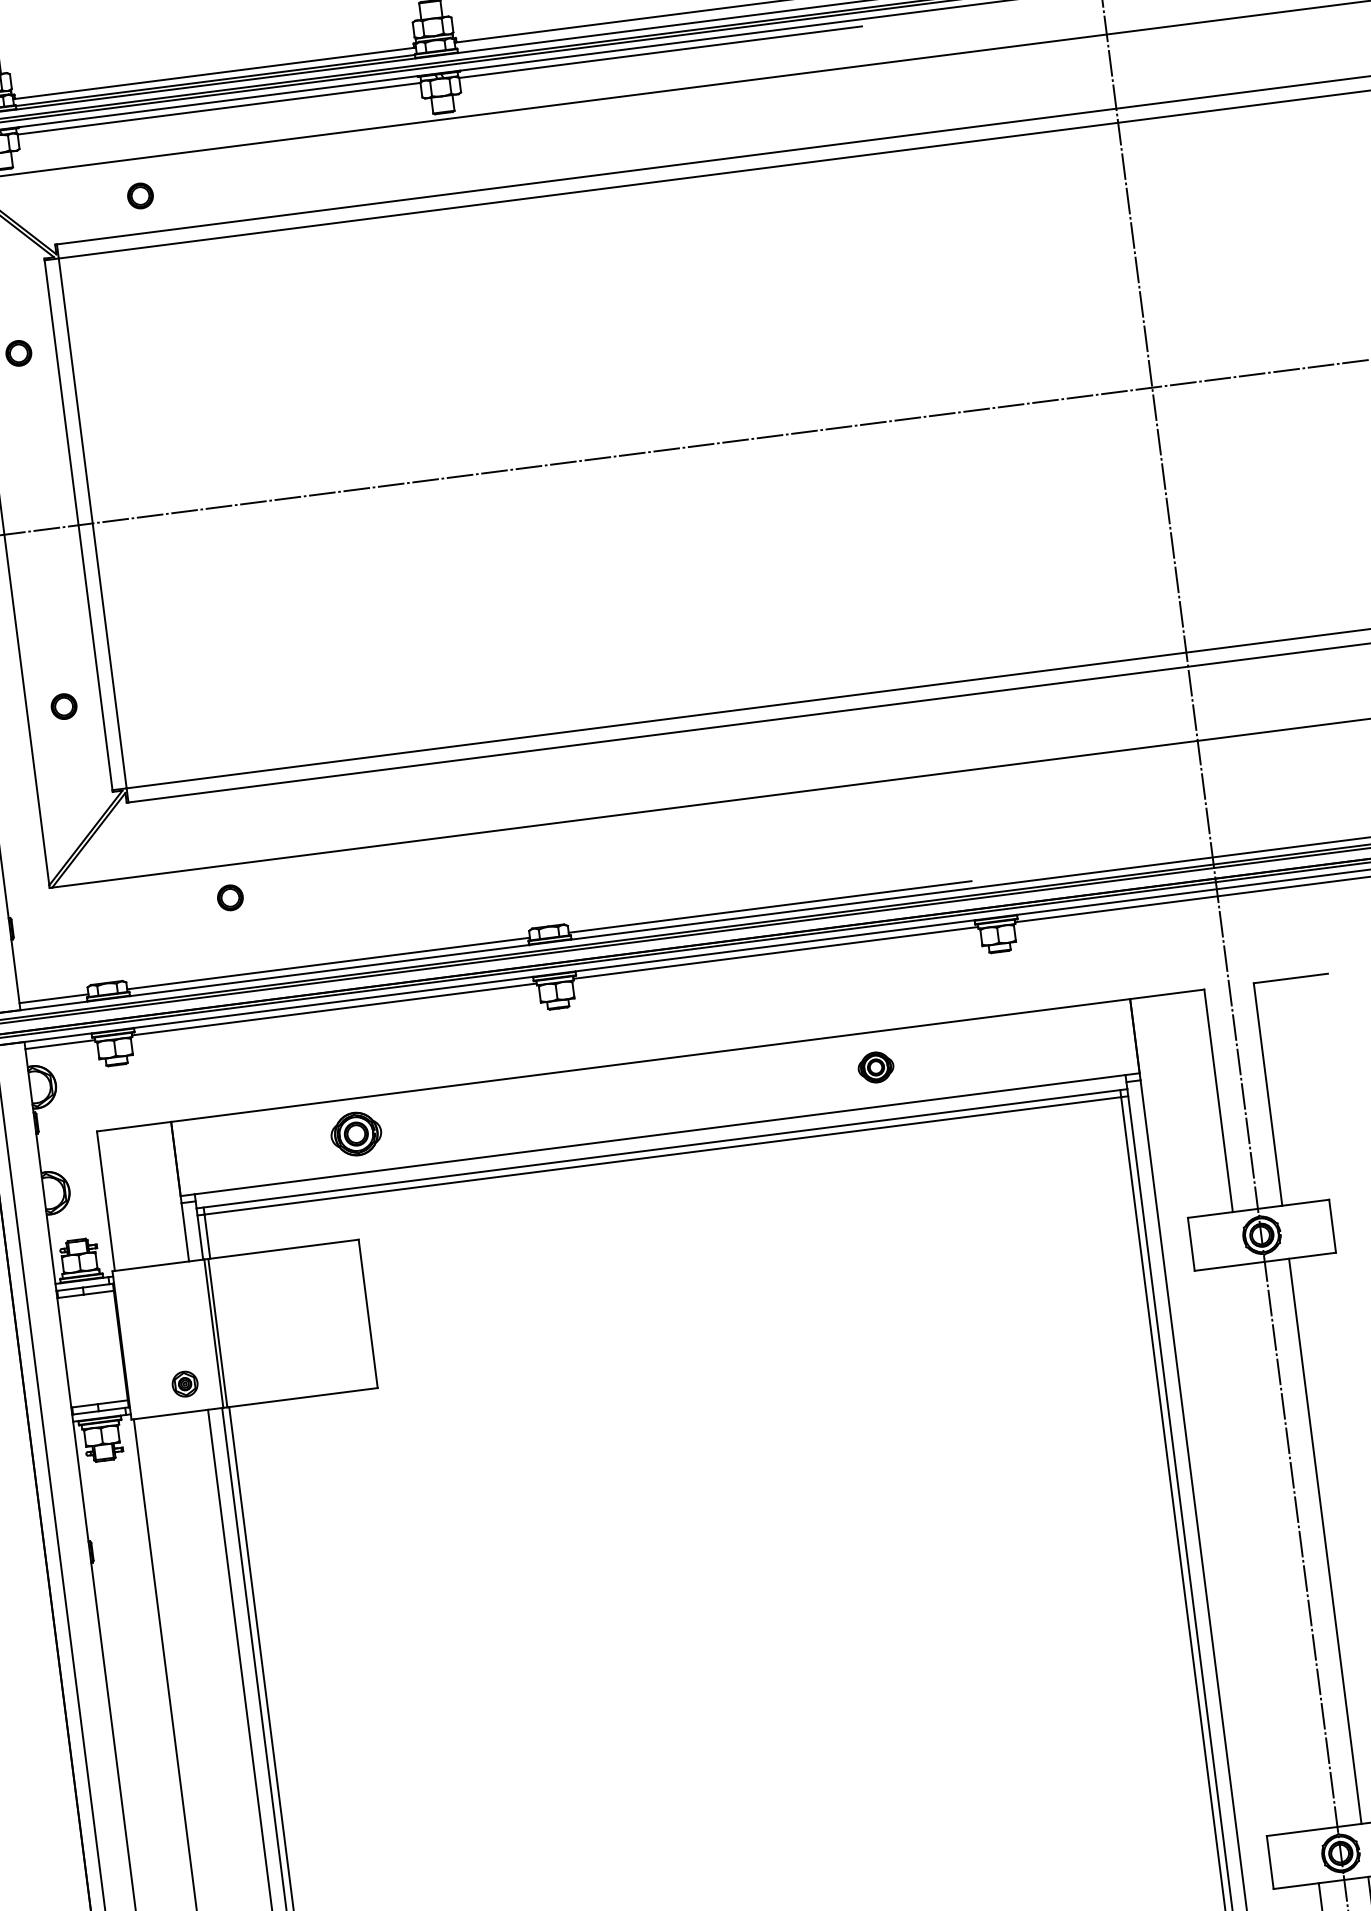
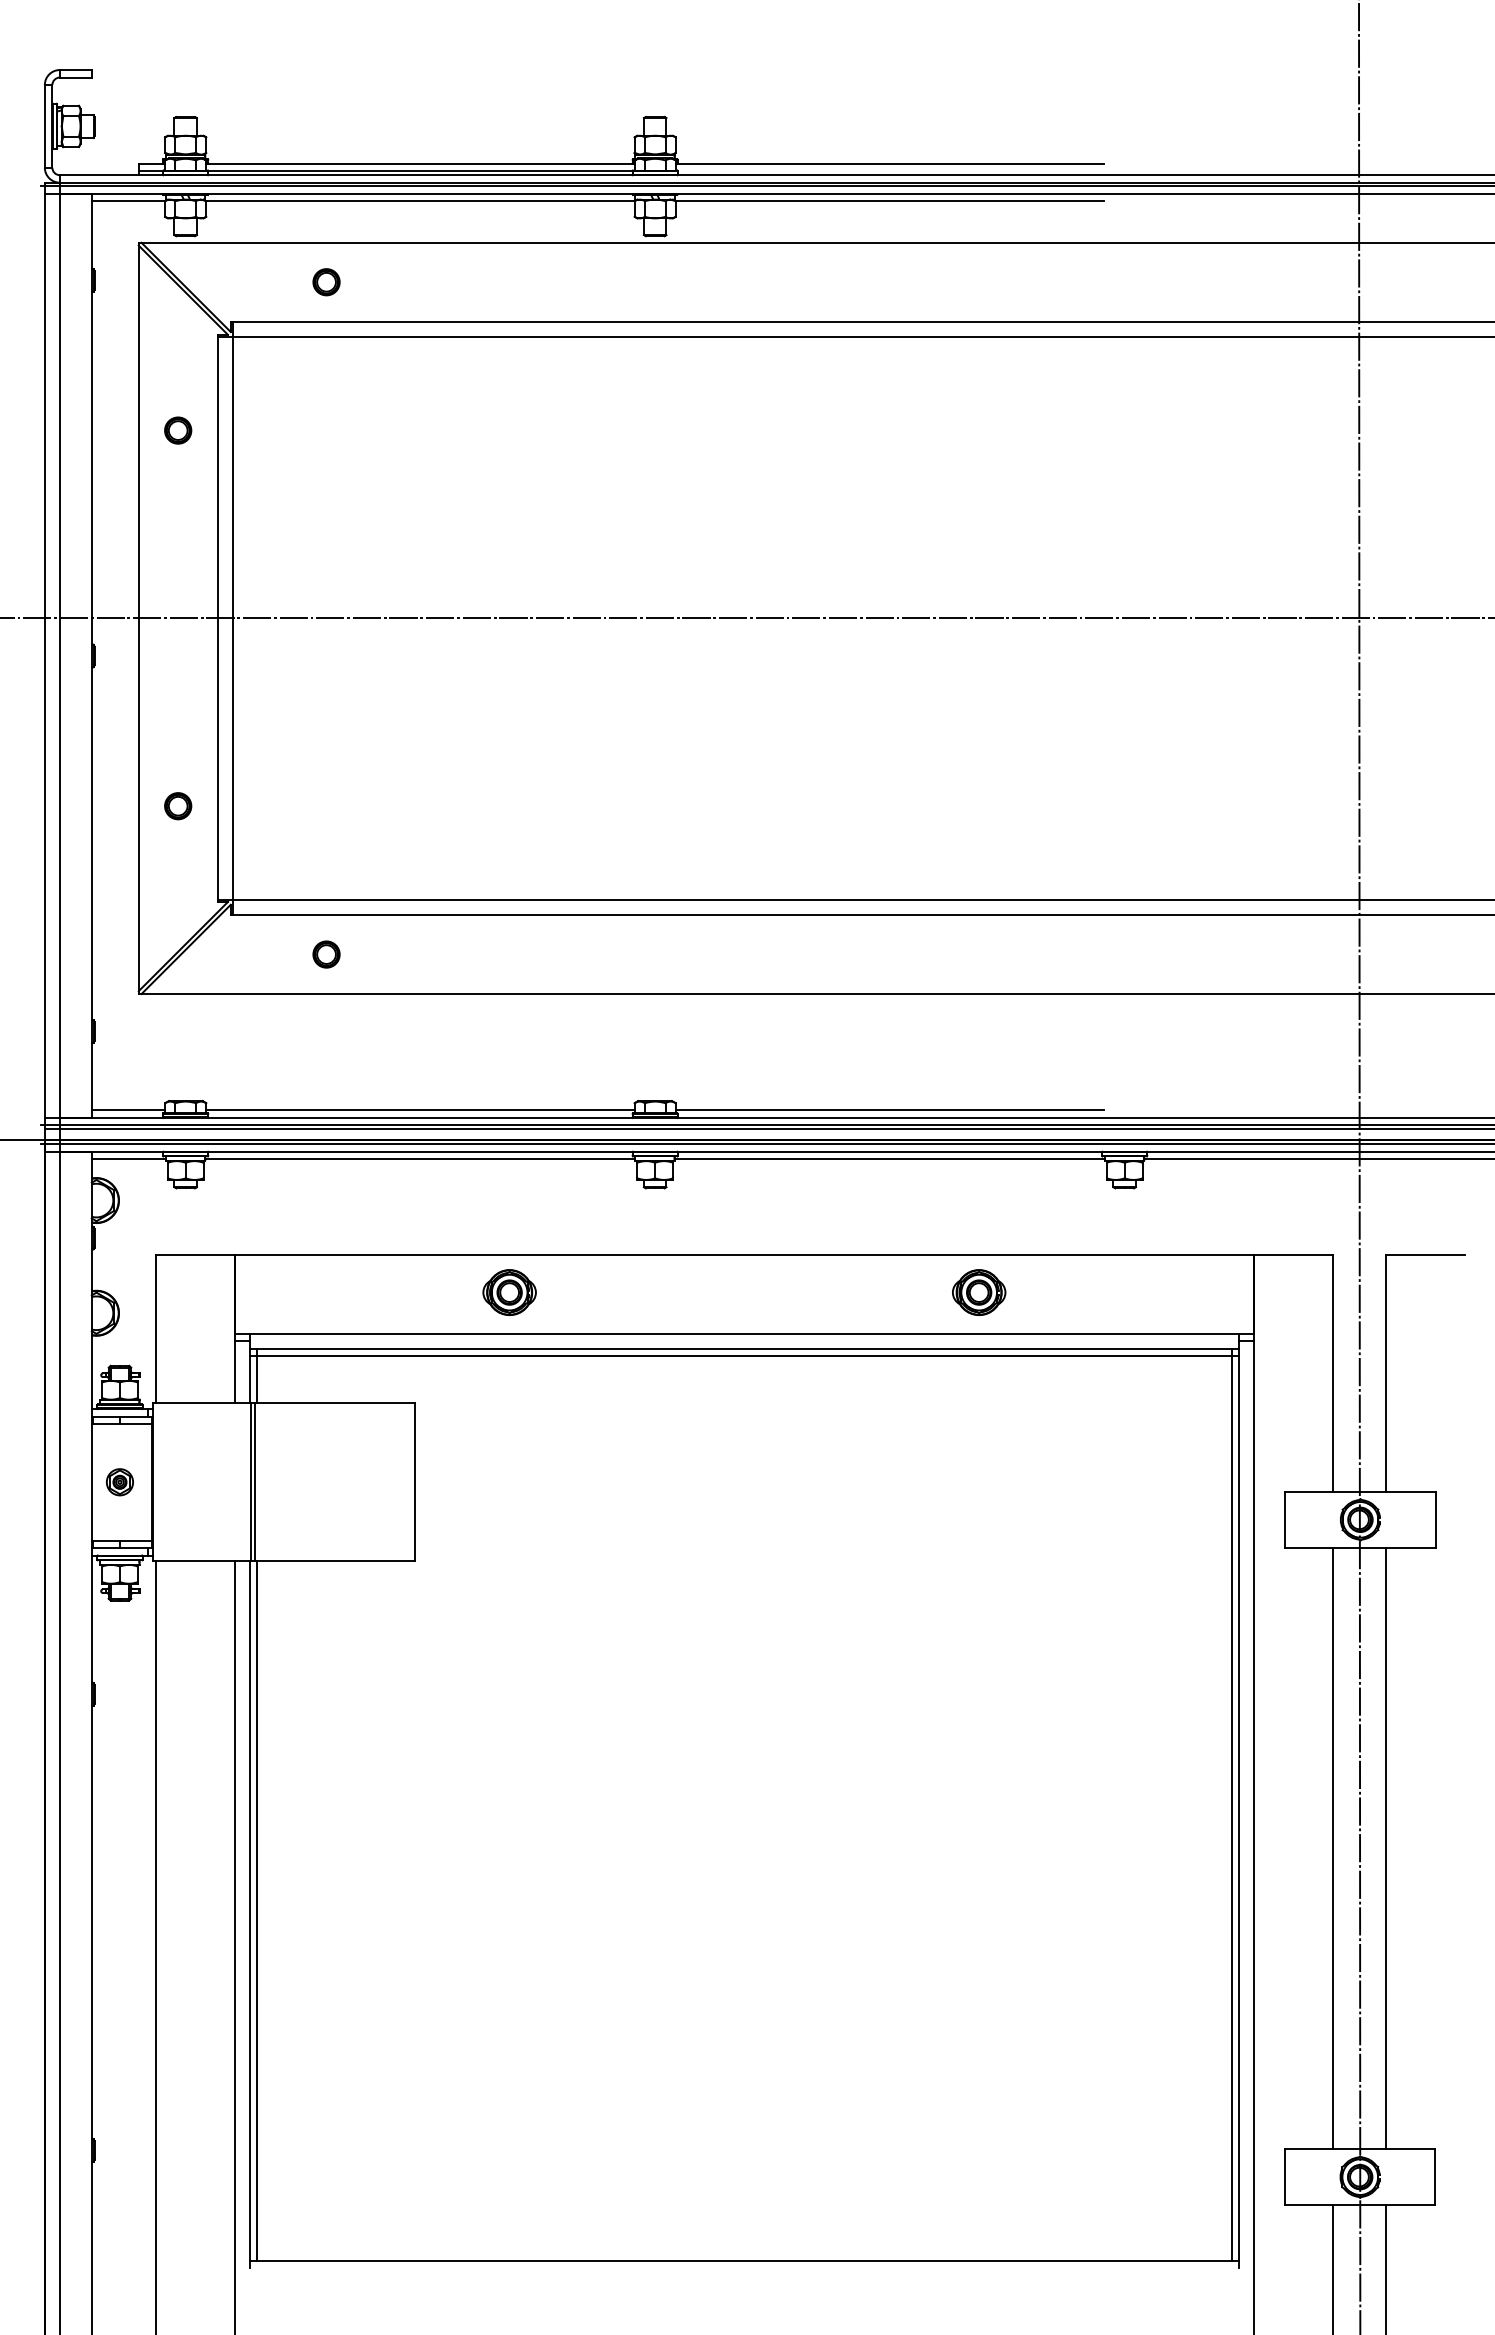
part: (230, 897) -> (326, 954), moved
part: (876, 1067) -> (979, 1292), size x1.43
part: (356, 1134) -> (509, 1292), moved
part: (184, 1384) -> (119, 1482), moved
line: (1276, 1547) -> (1333, 1848), added

